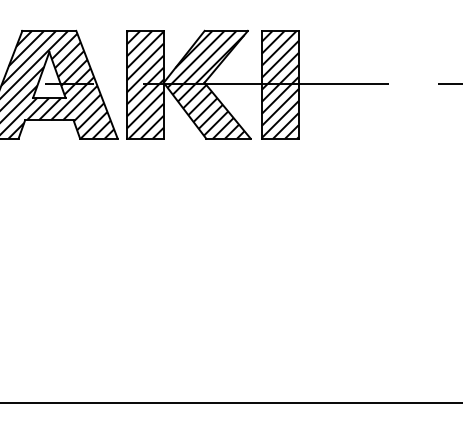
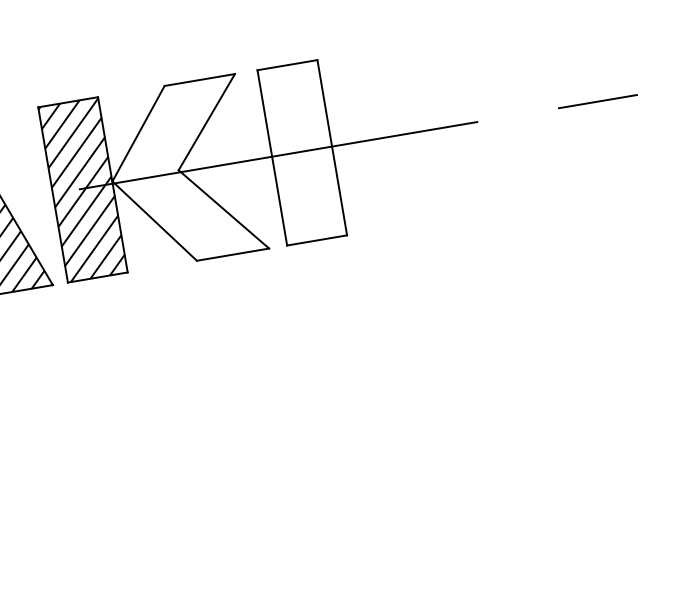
hatch: (208, 84) -> (185, 171), removed
hatch: (279, 84) -> (301, 152), removed

